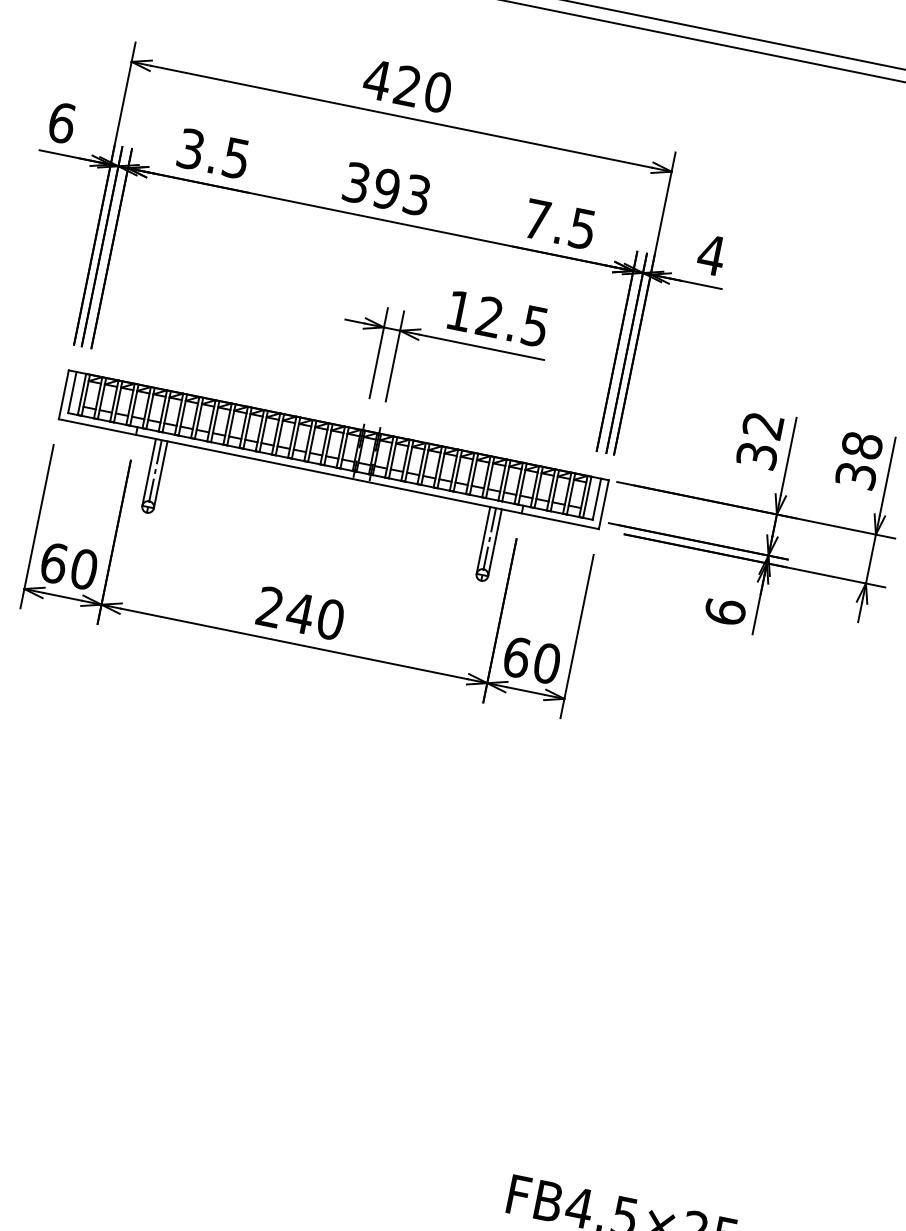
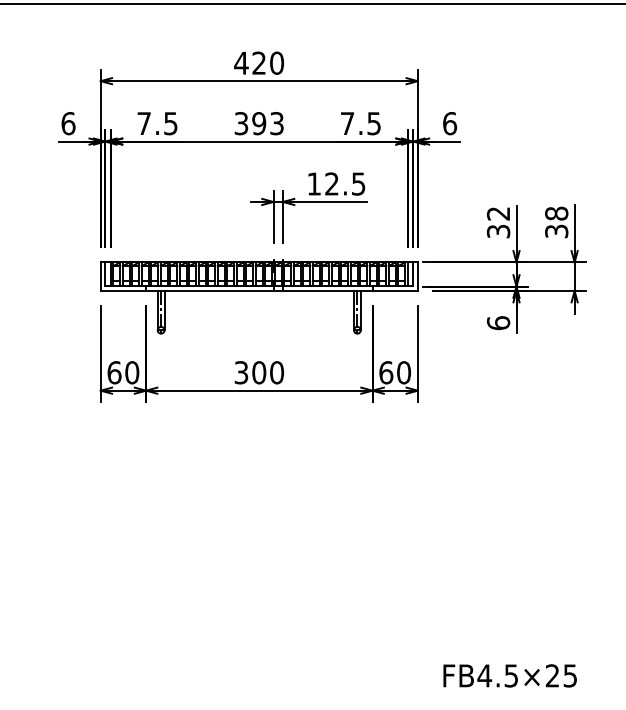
text: (189, 148) -> (143, 123), 3.5 -> 7.5
text: (710, 254) -> (449, 123), 4 -> 6
text: (285, 609) -> (250, 372), 240 -> 300

